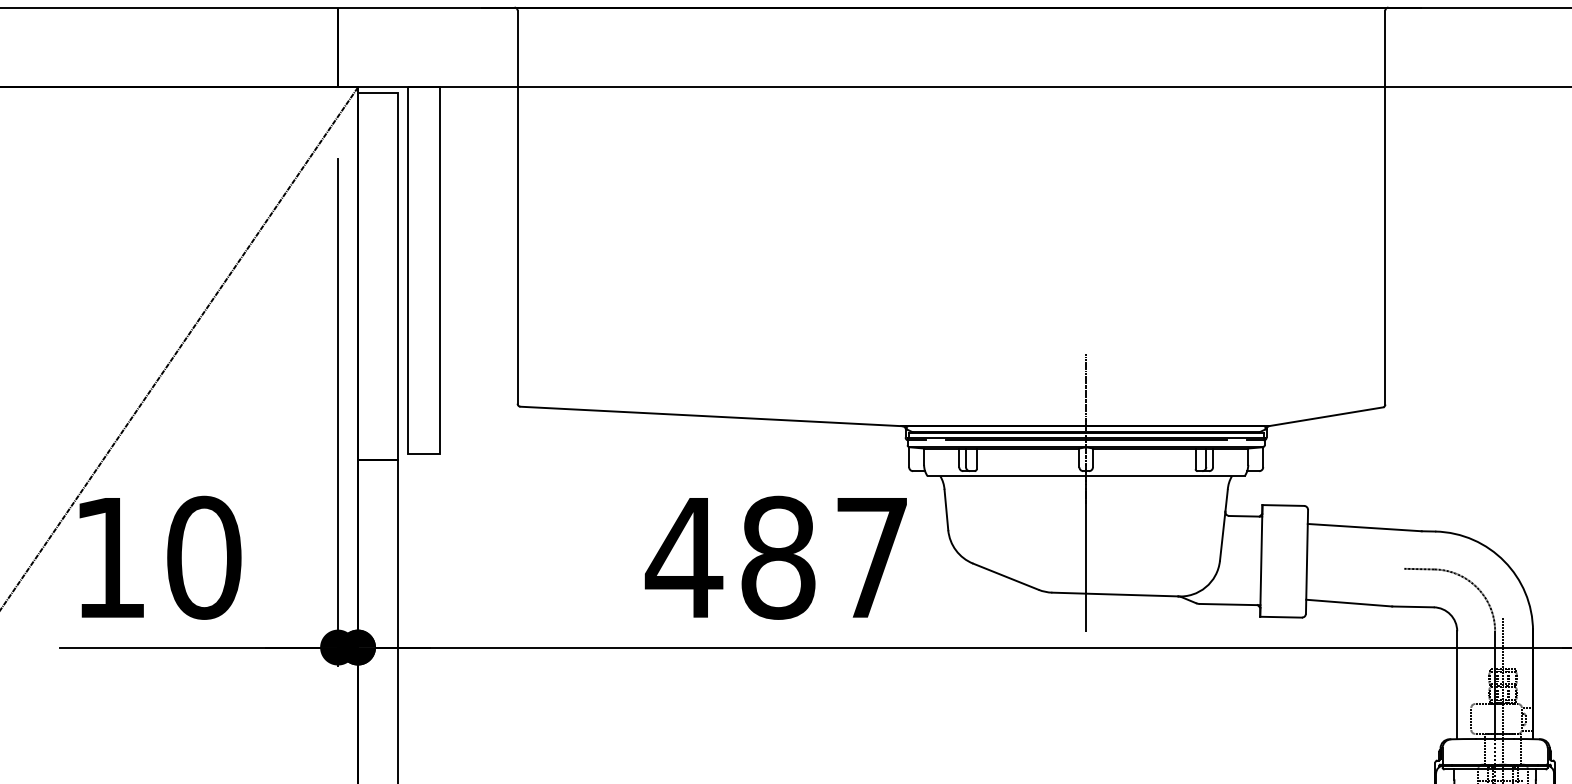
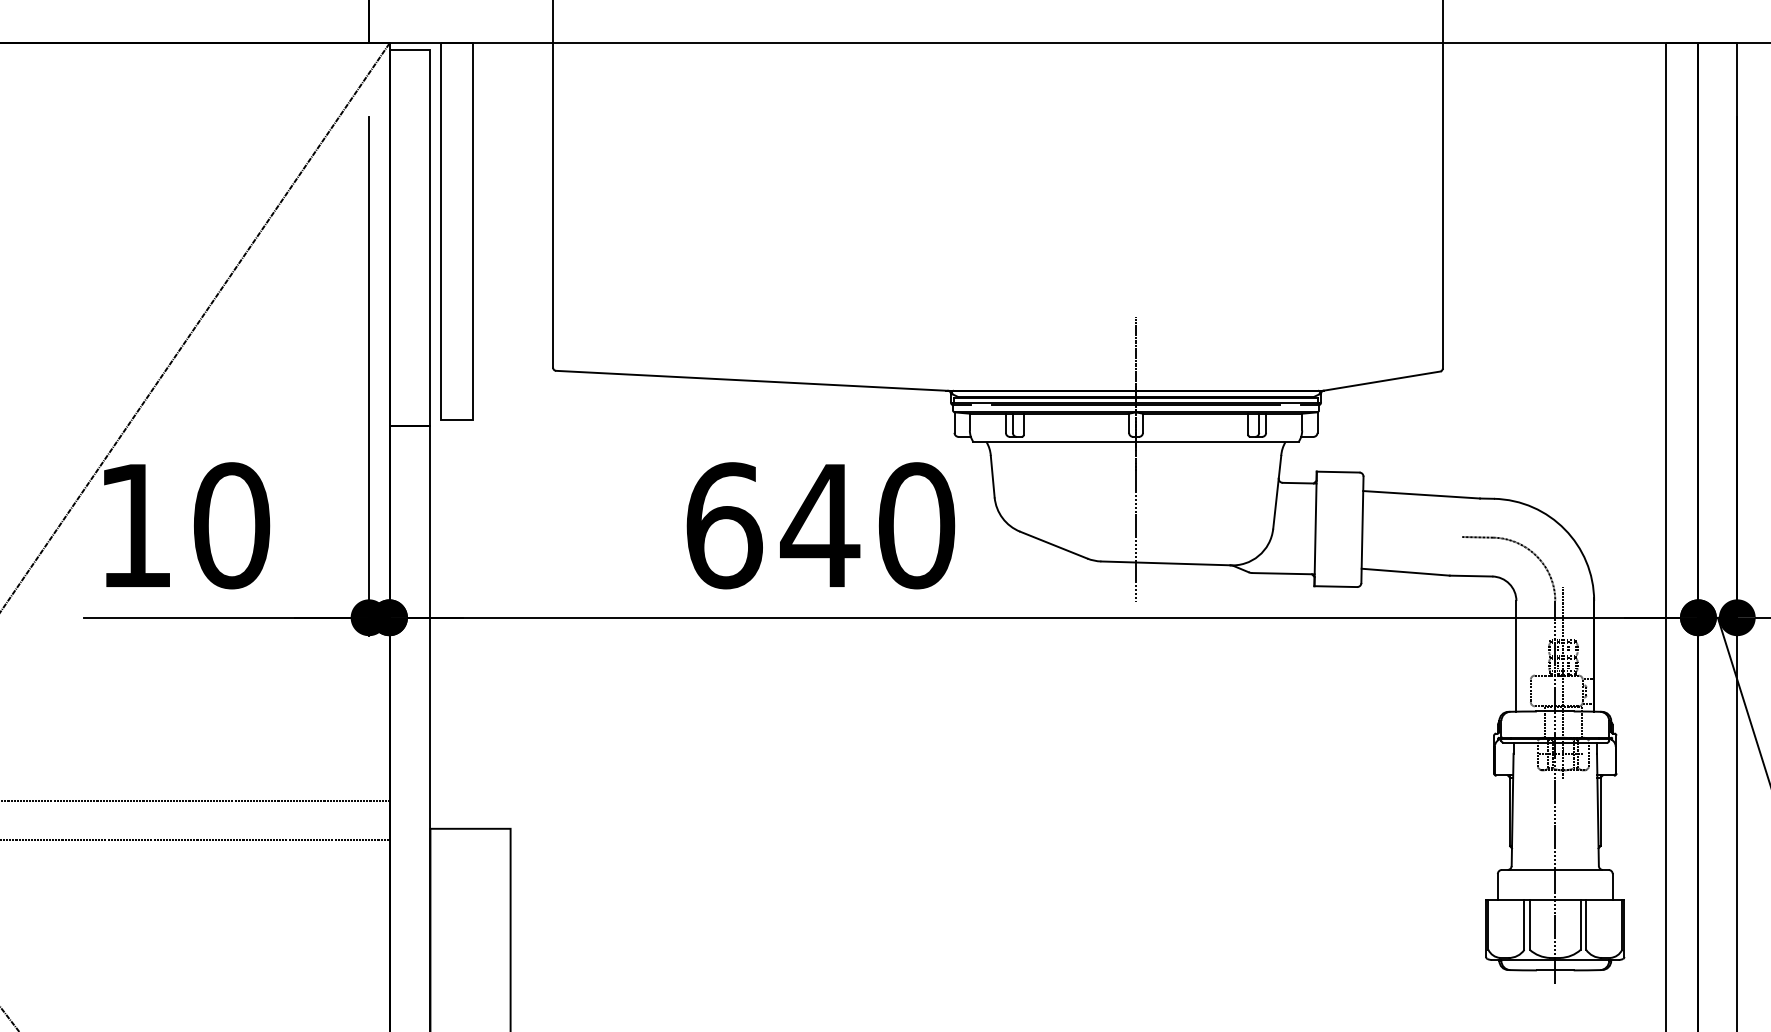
text: (777, 557) -> (819, 525), 487 -> 640

